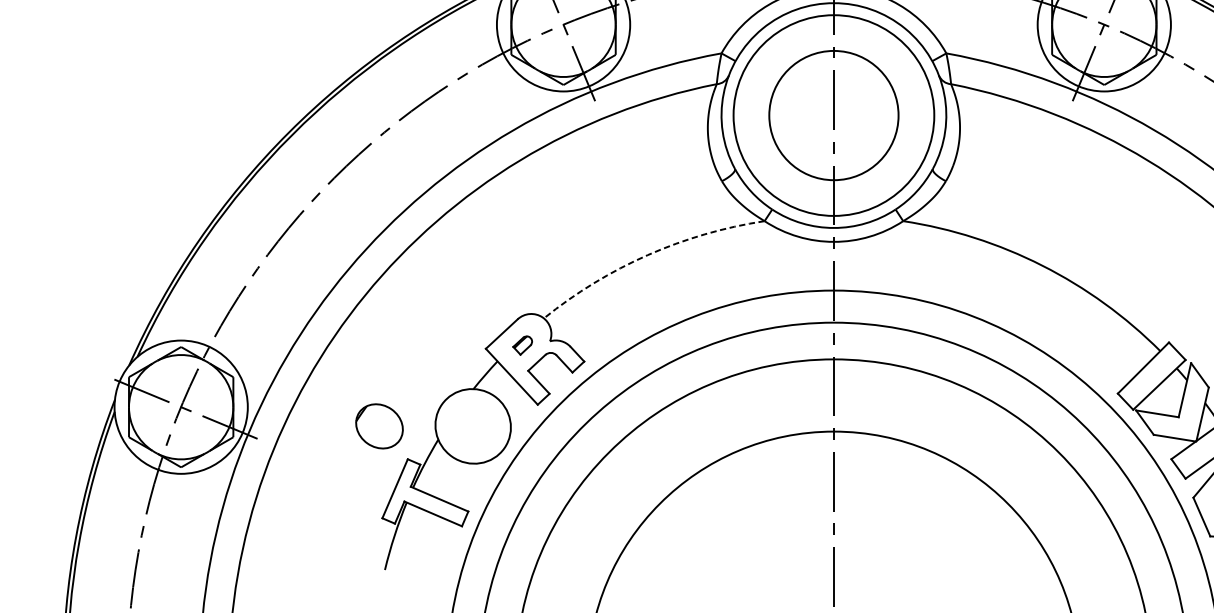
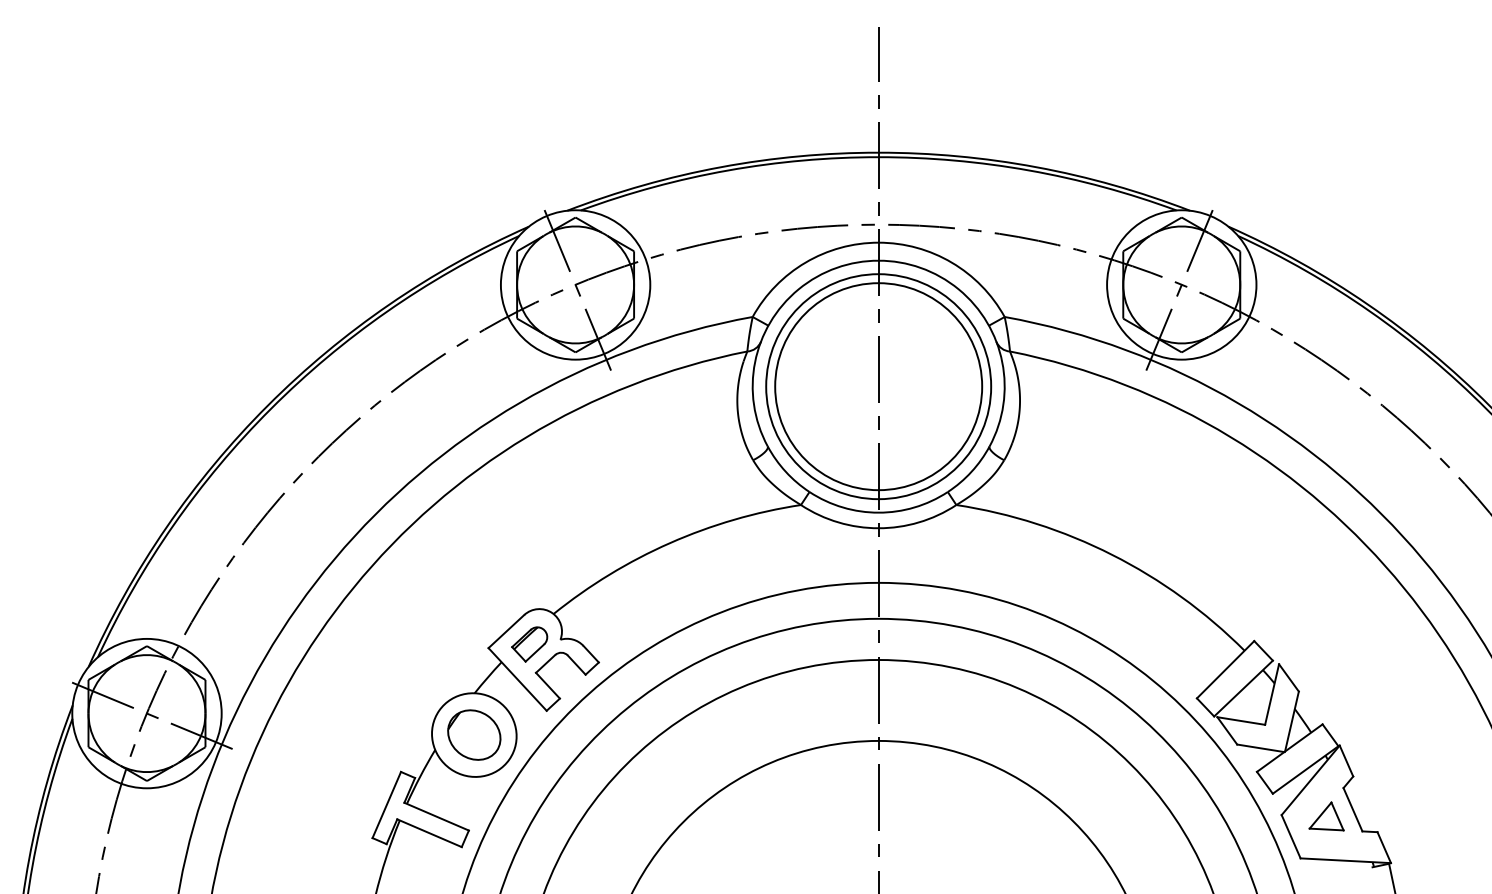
circle: (833, 115) -> (878, 386), size x1.43
arc: (648, 255) -> (670, 543), dashed -> solid
part: (522, 345) -> (529, 644), size x1.67
part: (379, 425) -> (474, 734), moved

